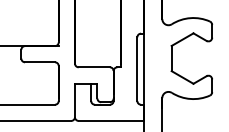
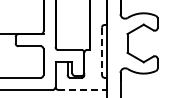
line: (138, 69) -> (102, 51), solid -> dashed
line: (112, 120) -> (83, 89), solid -> dashed

